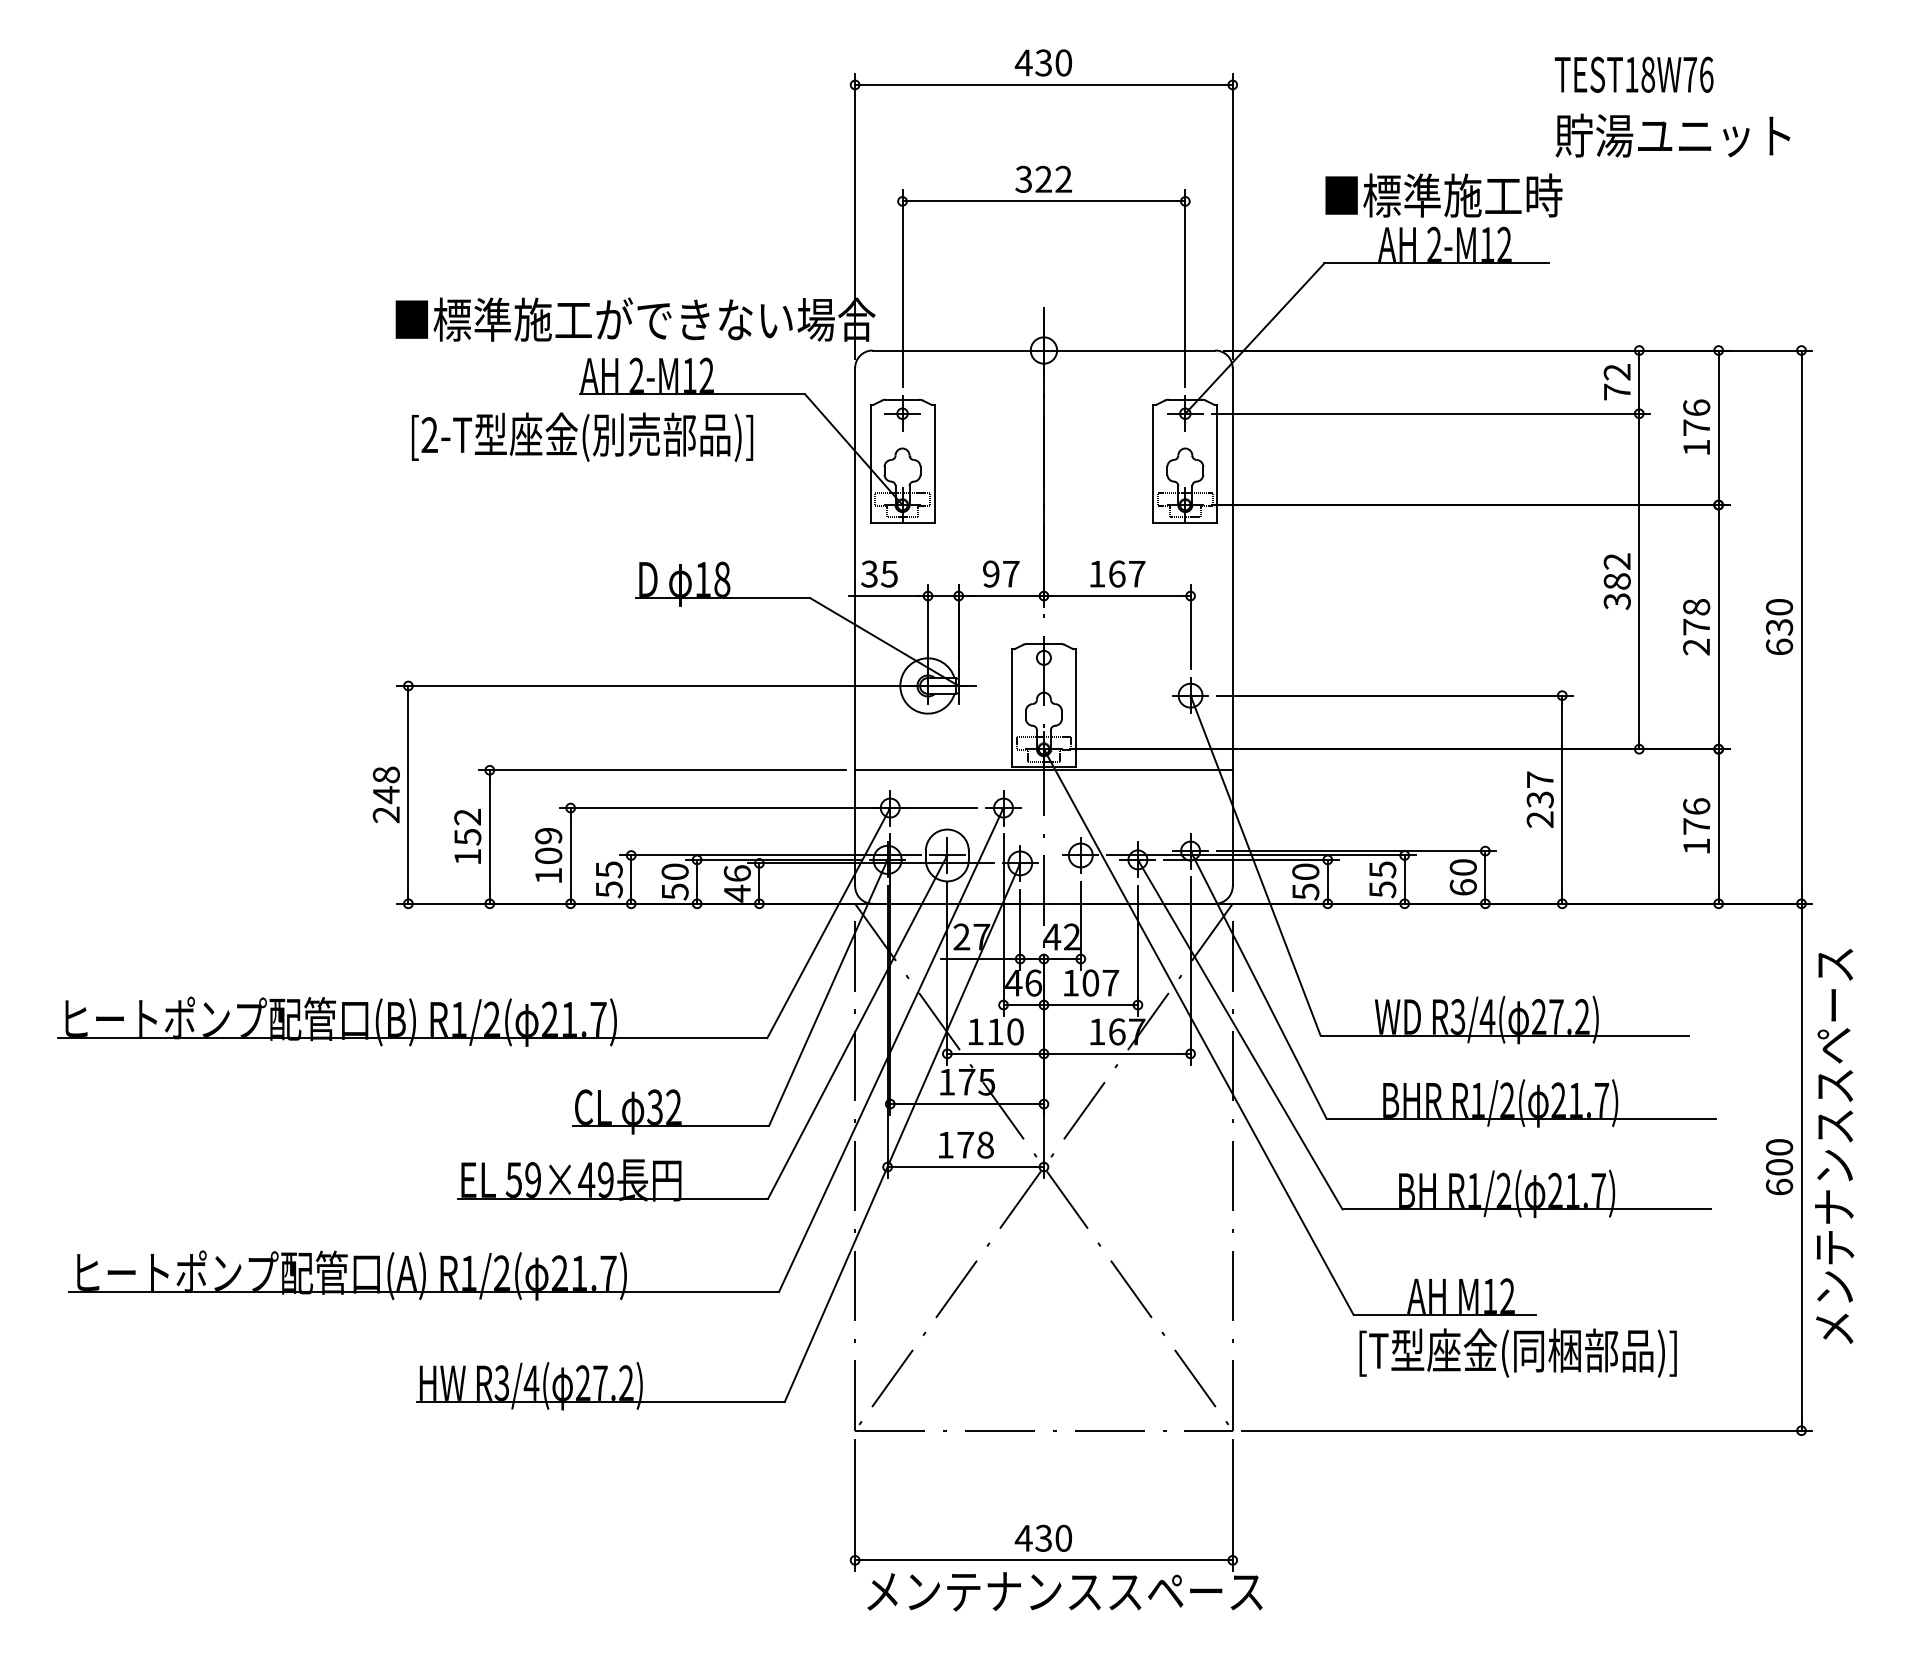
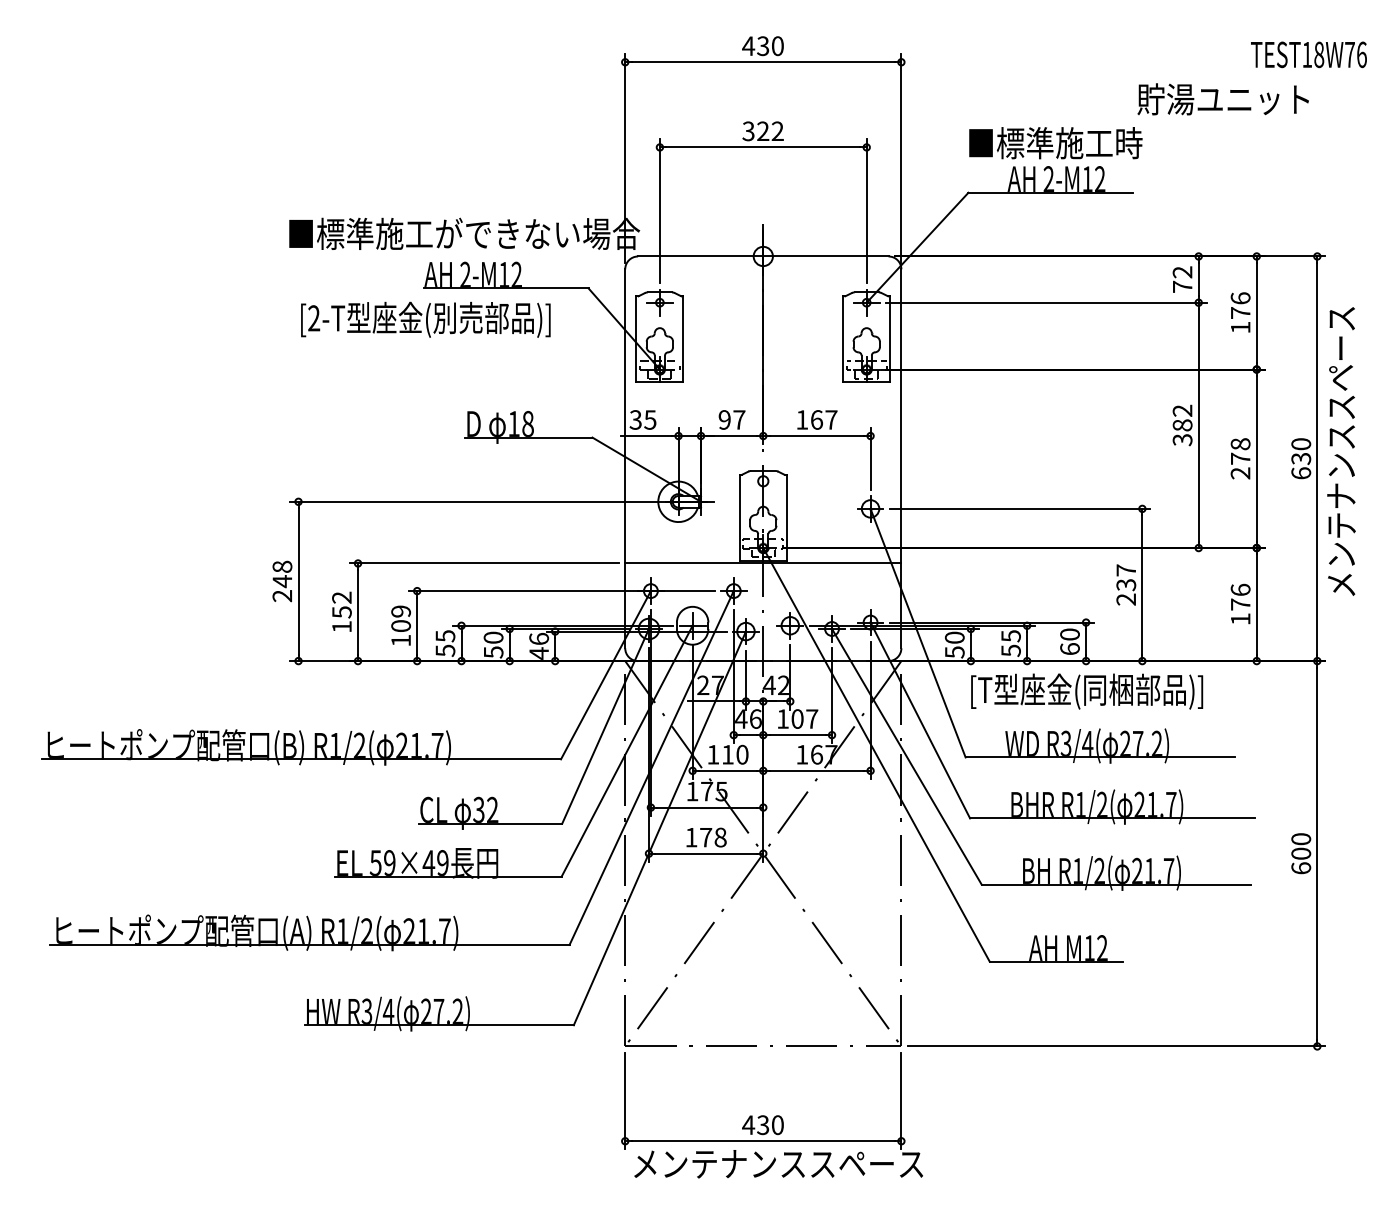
text: (1633, 74) -> (1308, 54), moved
text: (1834, 1146) -> (1341, 451), moved
text: (1518, 1352) -> (1087, 691), moved

